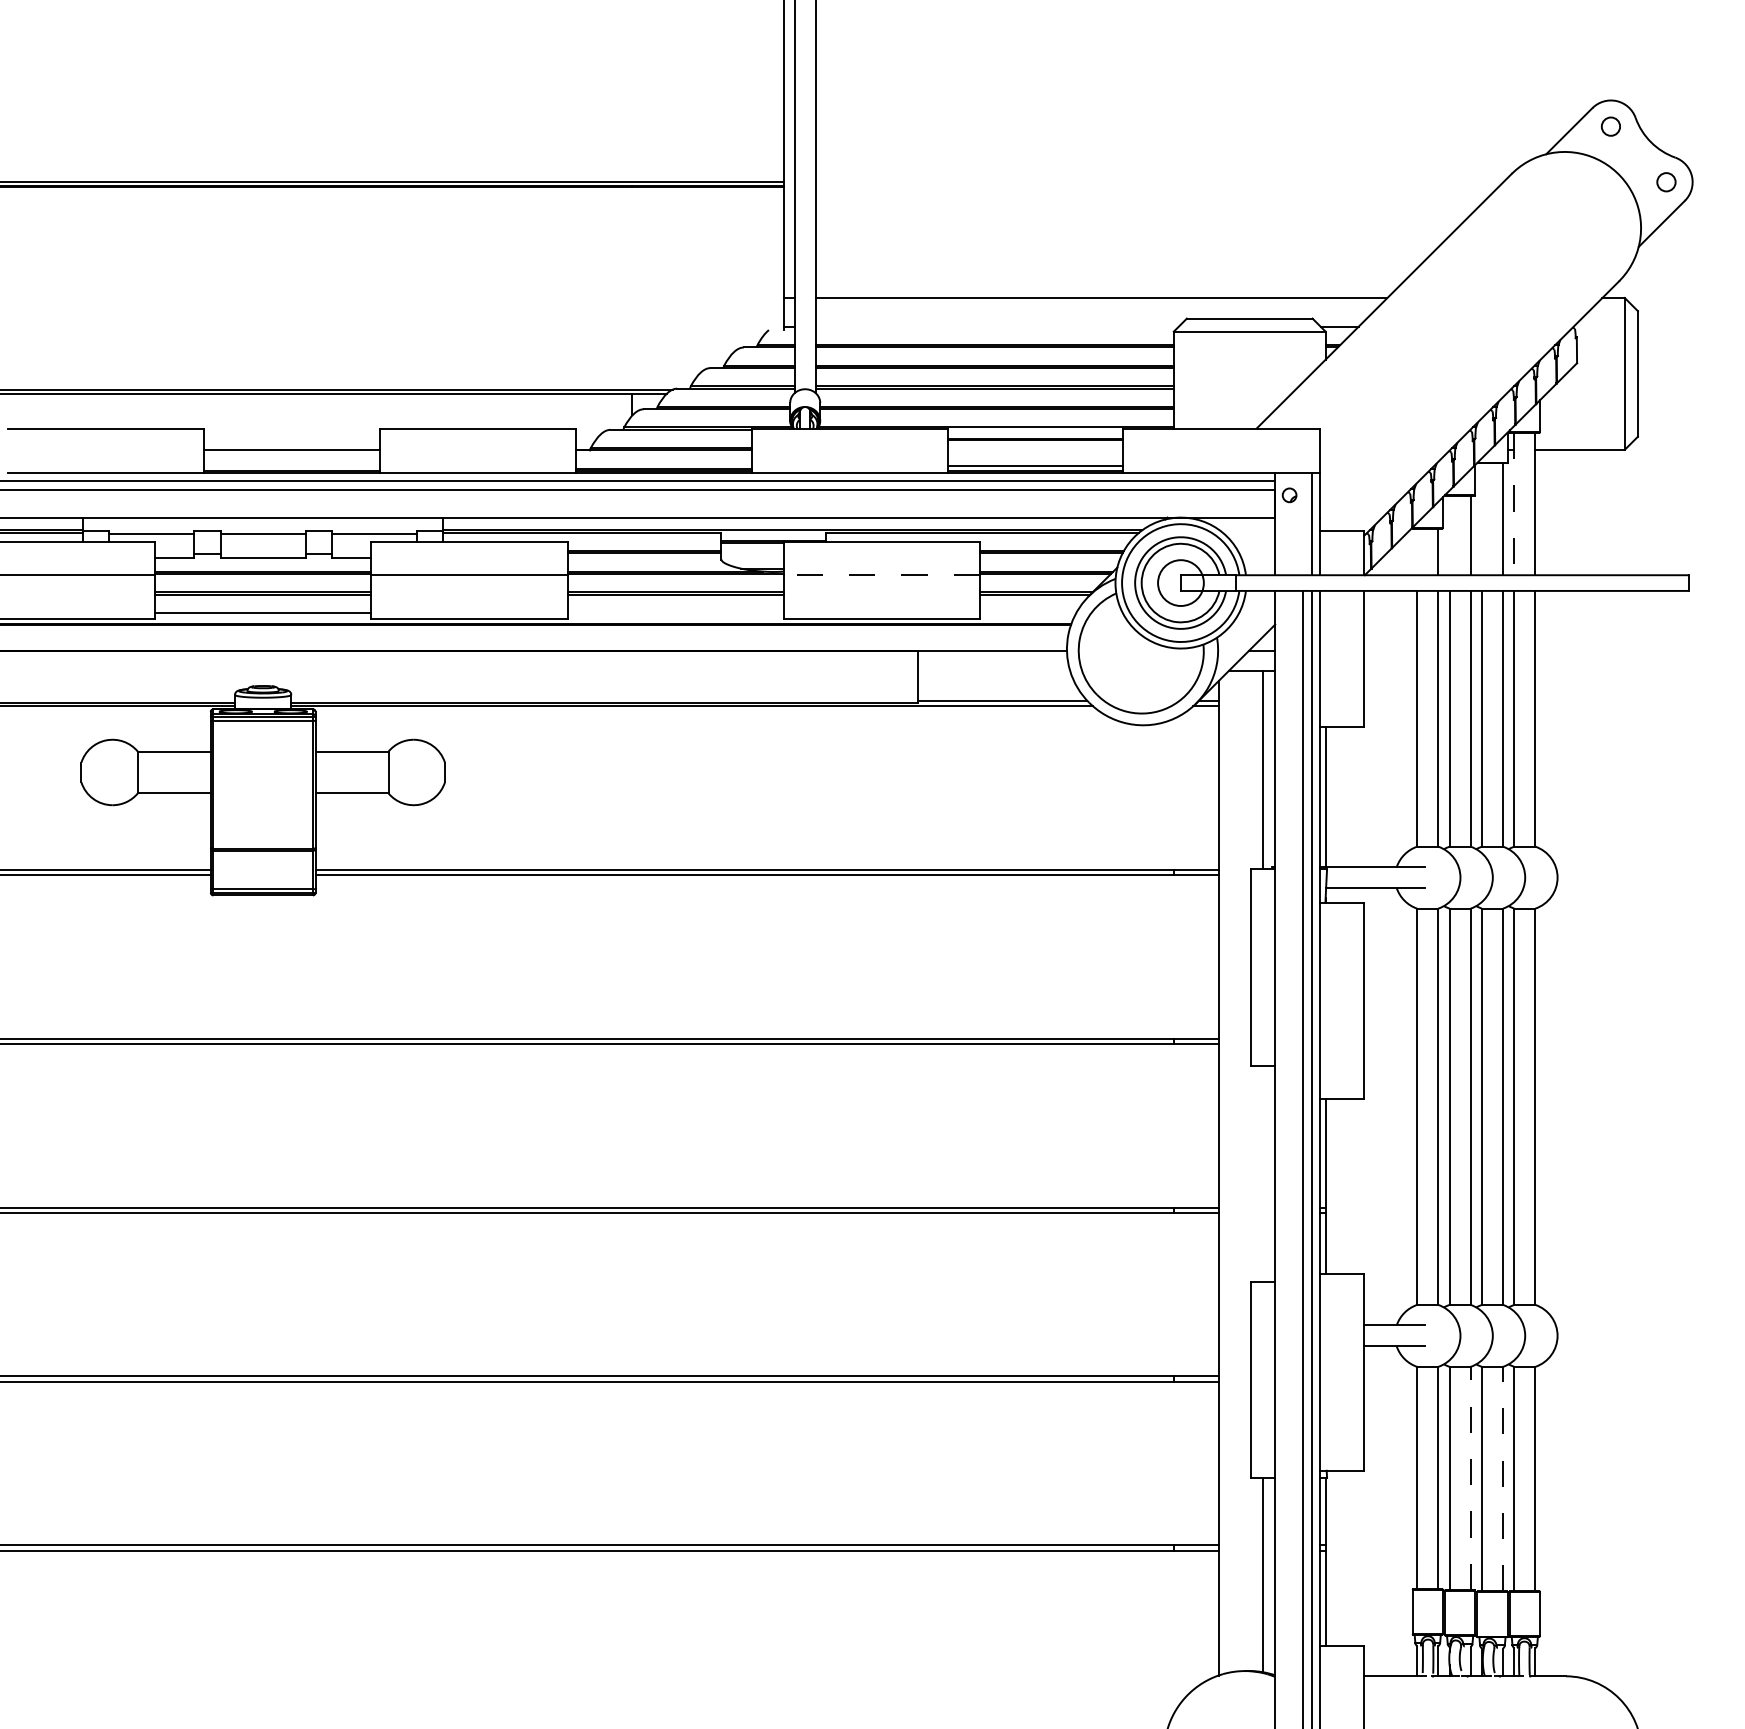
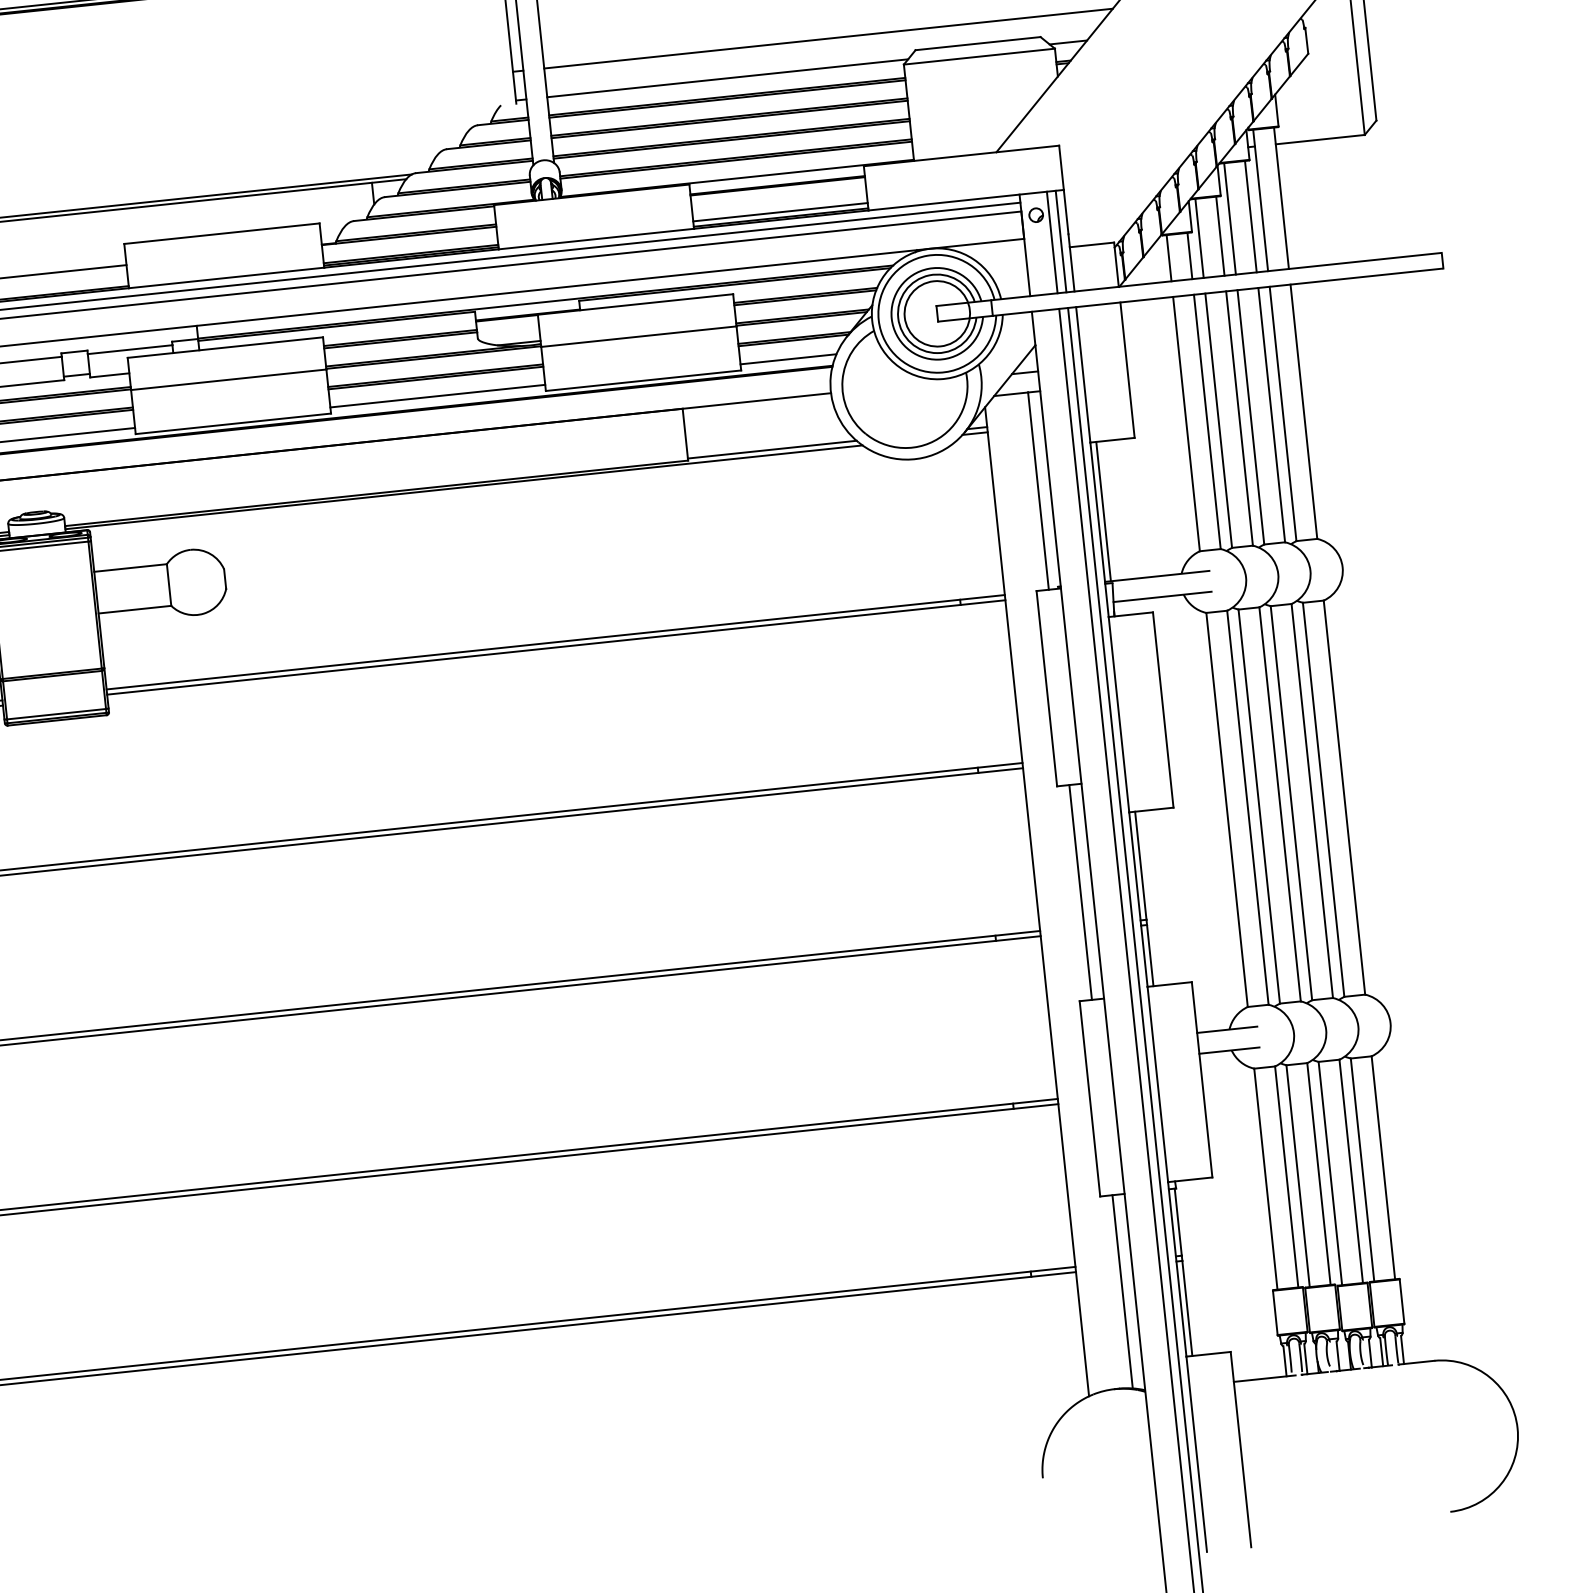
line: (996, 326) -> (727, 77), added
line: (1514, 504) -> (1260, 200), dashed -> solid
line: (1482, 519) -> (1230, 219), added
line: (1302, 524) -> (1052, 242), added
line: (1449, 535) -> (1199, 238), added
line: (1417, 551) -> (1169, 257), added
line: (881, 574) -> (638, 336), dashed -> solid
circle: (1180, 582) -> (936, 313), size x1.43
line: (675, 612) -> (437, 395), added
line: (1028, 612) -> (788, 359), added
line: (1263, 1173) -> (1081, 892), added
line: (1470, 1478) -> (1318, 1174), dashed -> solid
line: (1502, 1478) -> (1350, 1170), dashed -> solid

